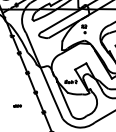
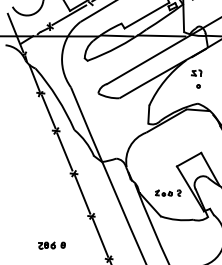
part: (17, 105) -> (52, 244), size x1.67

